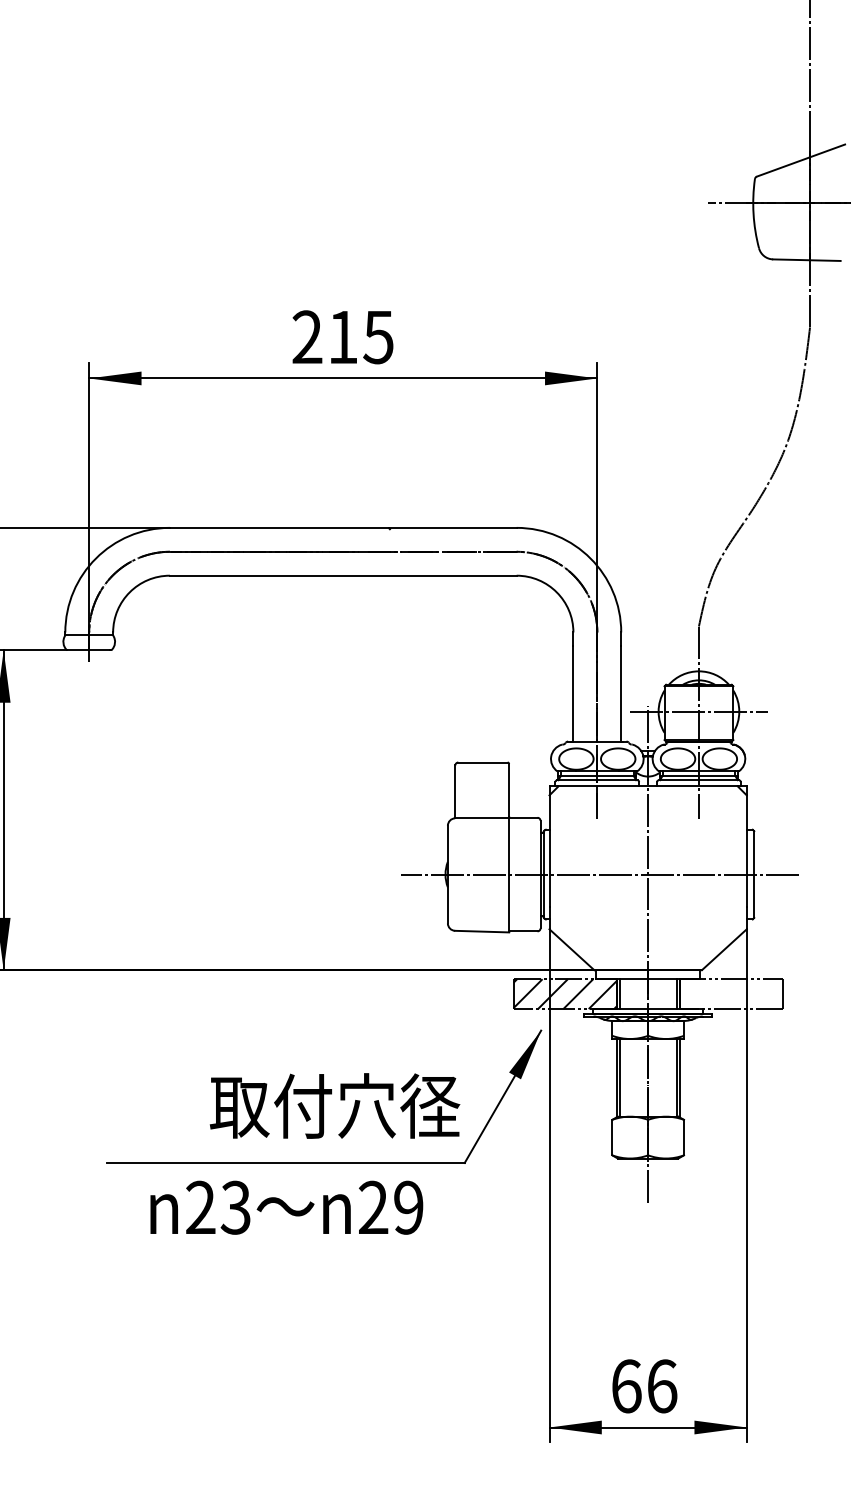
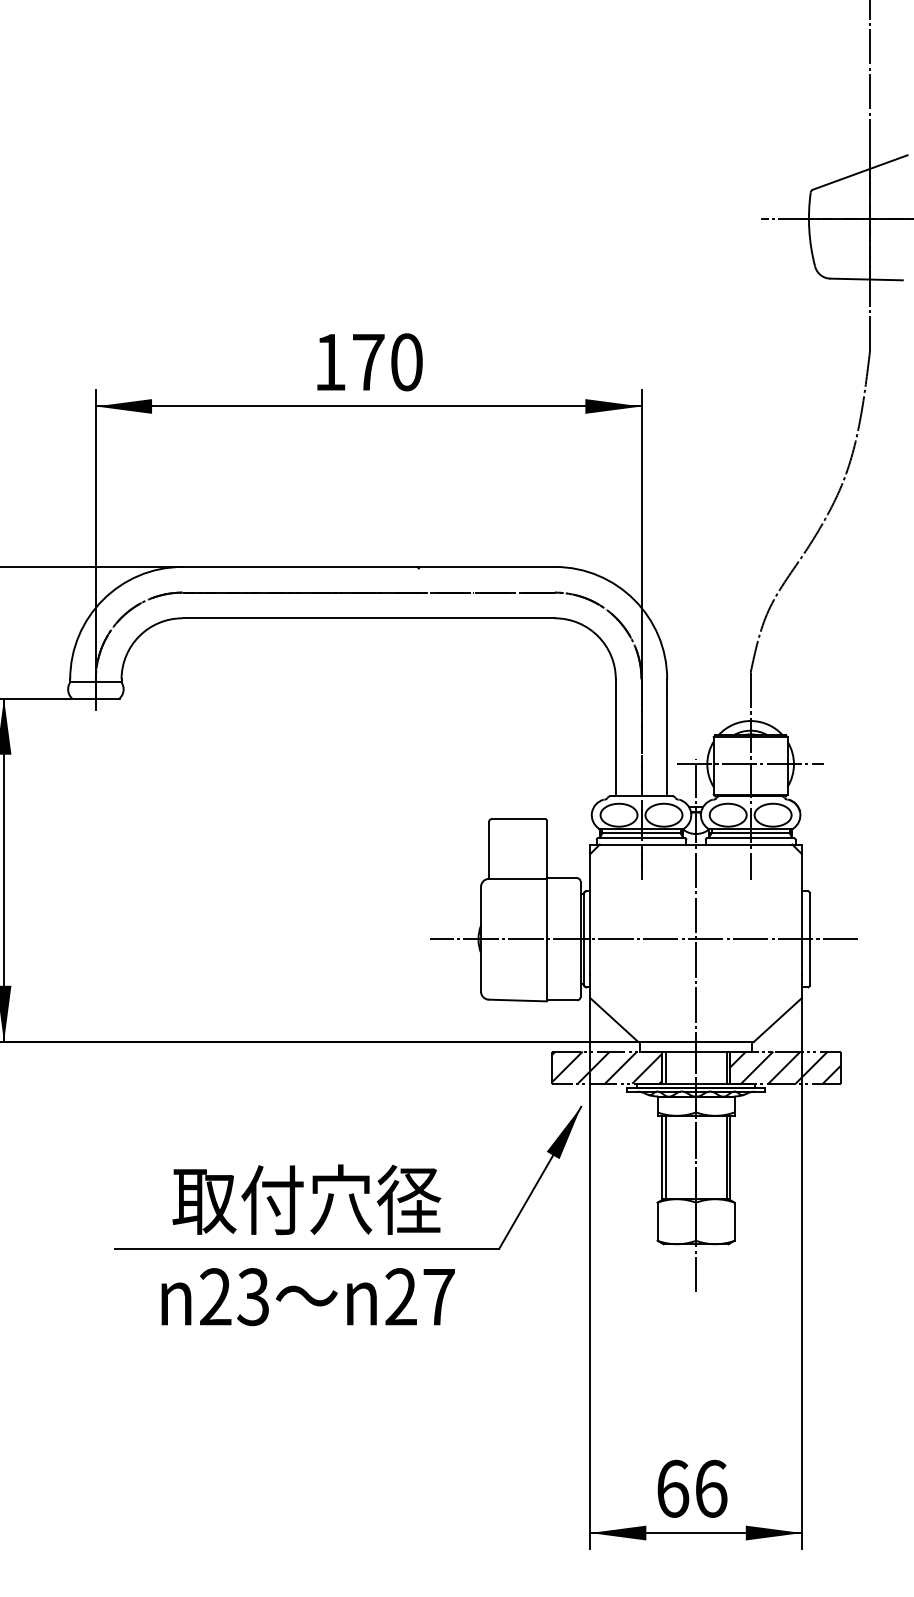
text: (343, 337) -> (368, 362), 215 -> 170
hatch: (730, 993) -> (784, 1067), added
text: (334, 1105) -> (306, 1199), moved
text: (408, 1208) -> (438, 1297), 29 -> 27

